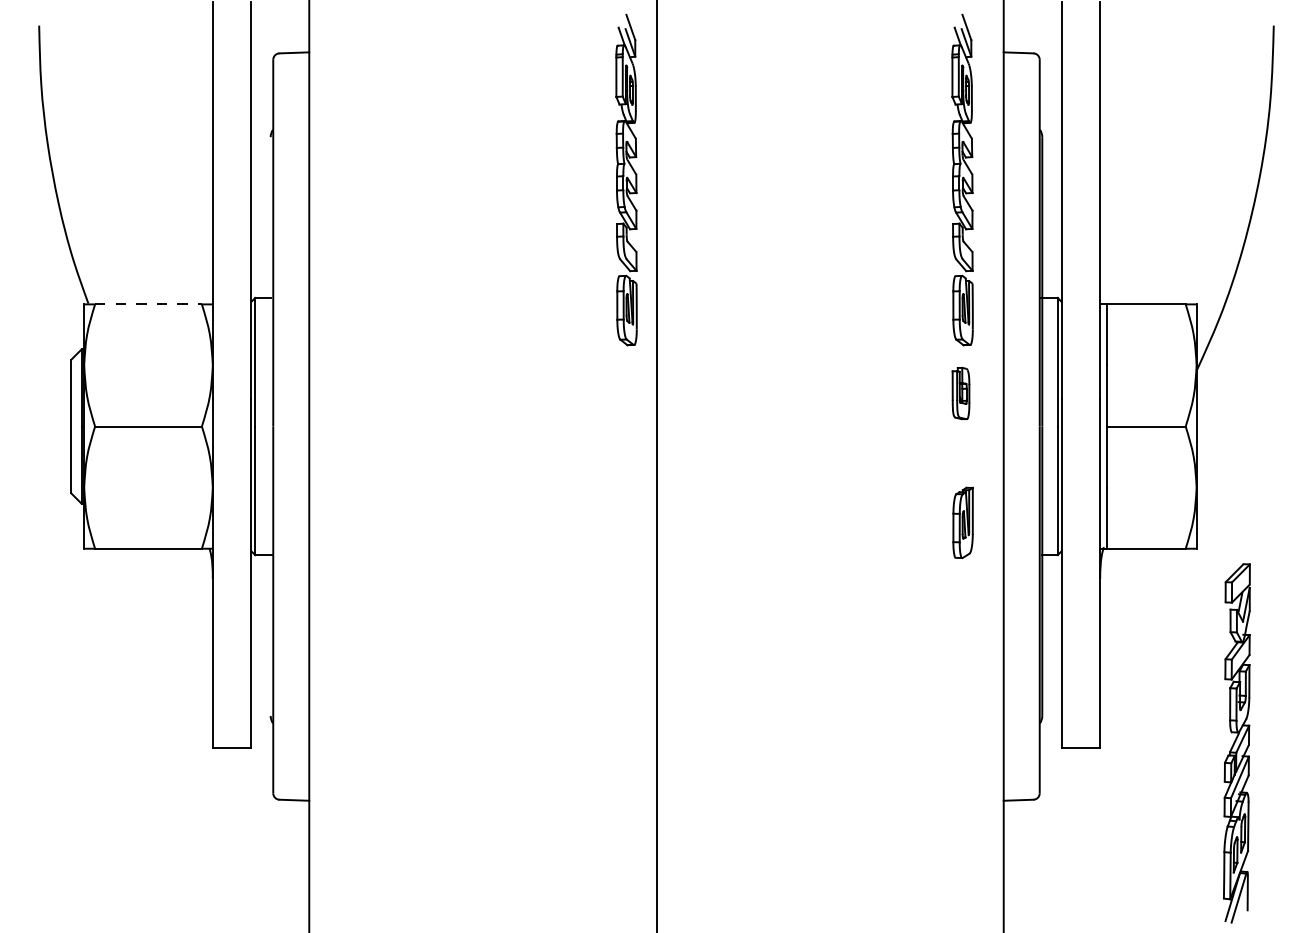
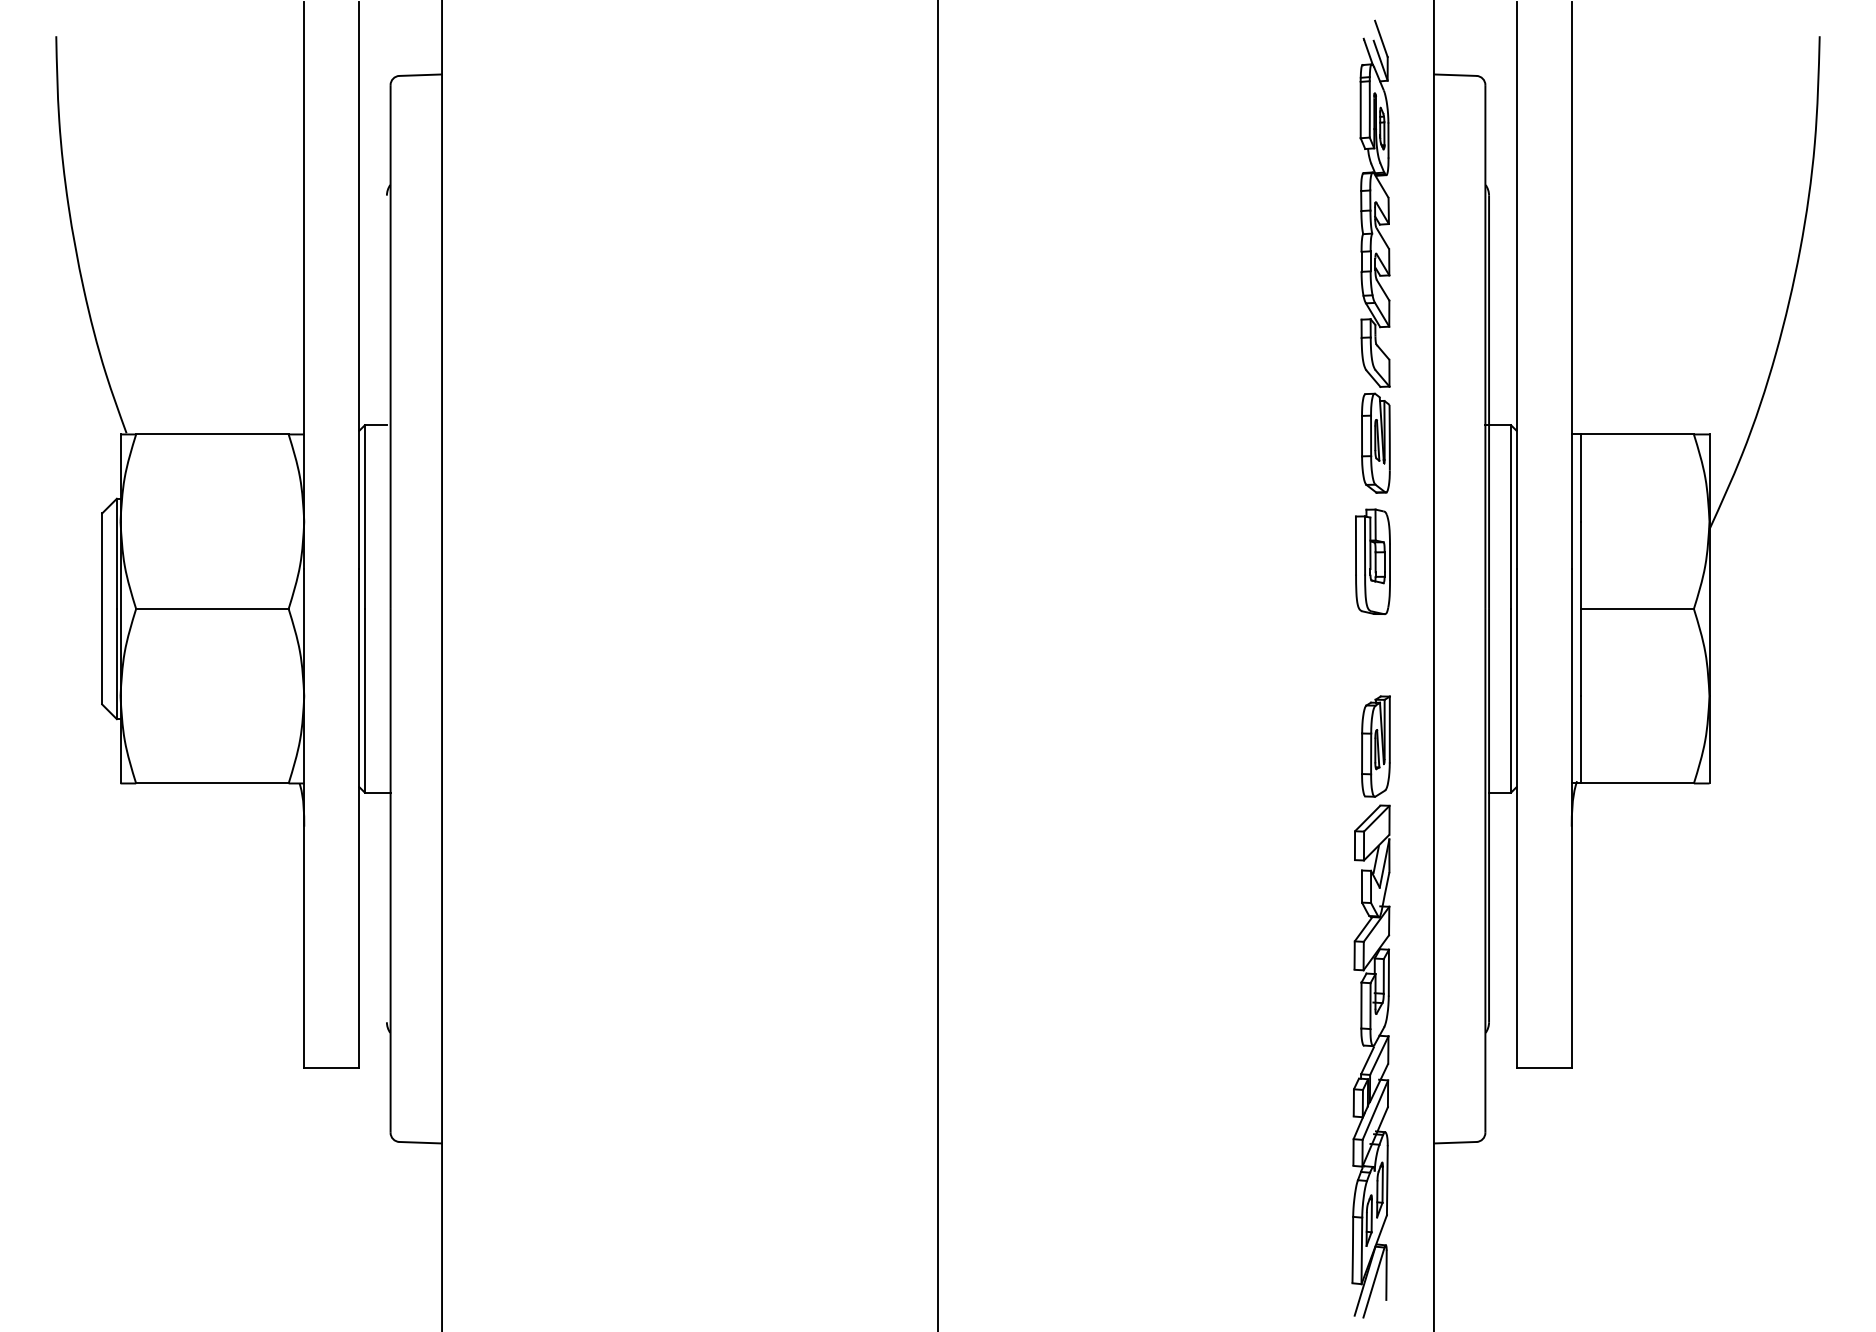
part: (626, 179) -> (894, 256), removed
line: (148, 304) -> (212, 434), dashed -> solid
part: (960, 393) -> (1372, 561), size x1.43
part: (1236, 743) -> (1370, 1061), moved

